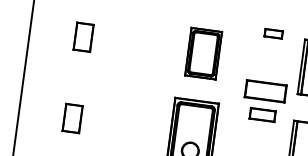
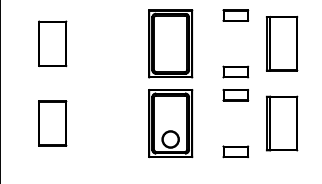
part: (273, 33) -> (235, 15), size x1.43
part: (83, 37) -> (52, 43), size x1.67
part: (203, 53) -> (170, 43), size x1.43
part: (265, 90) -> (235, 71), size x0.62
part: (72, 118) -> (52, 123), size x1.67

